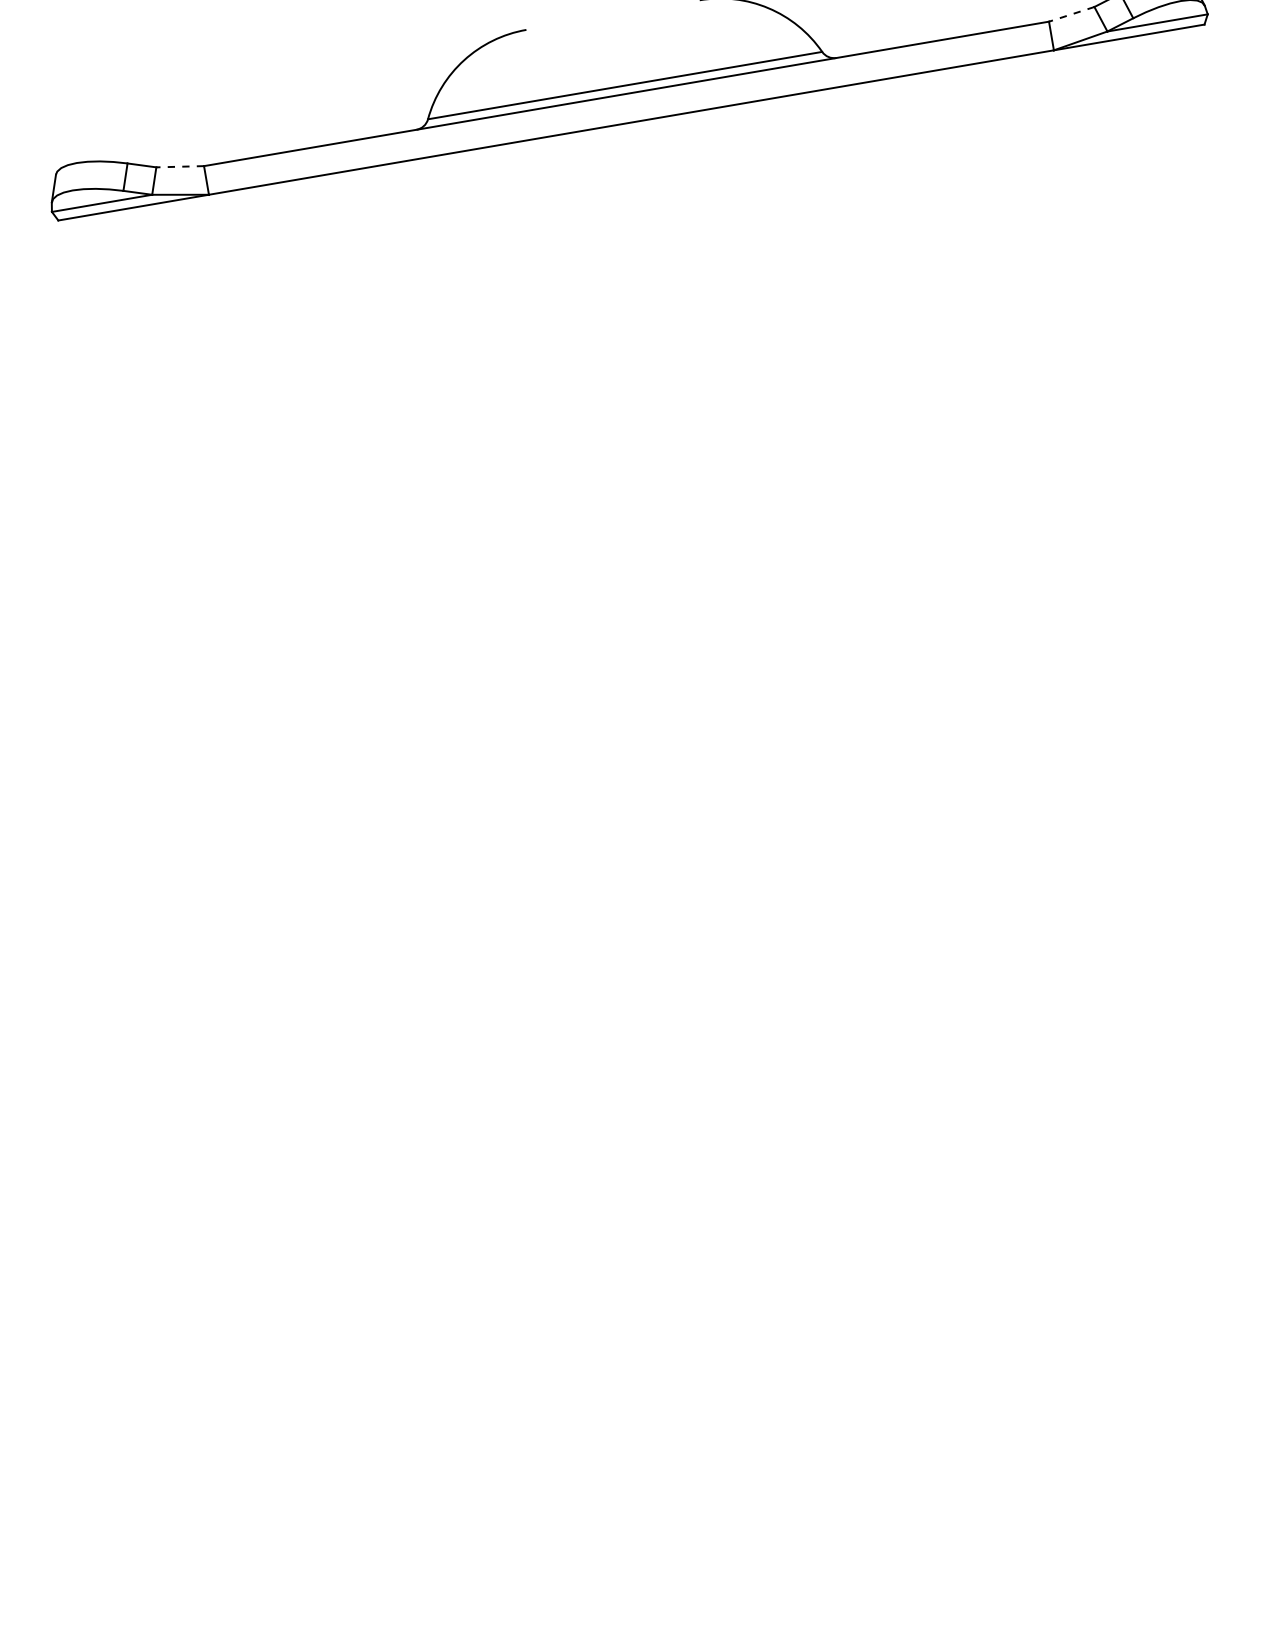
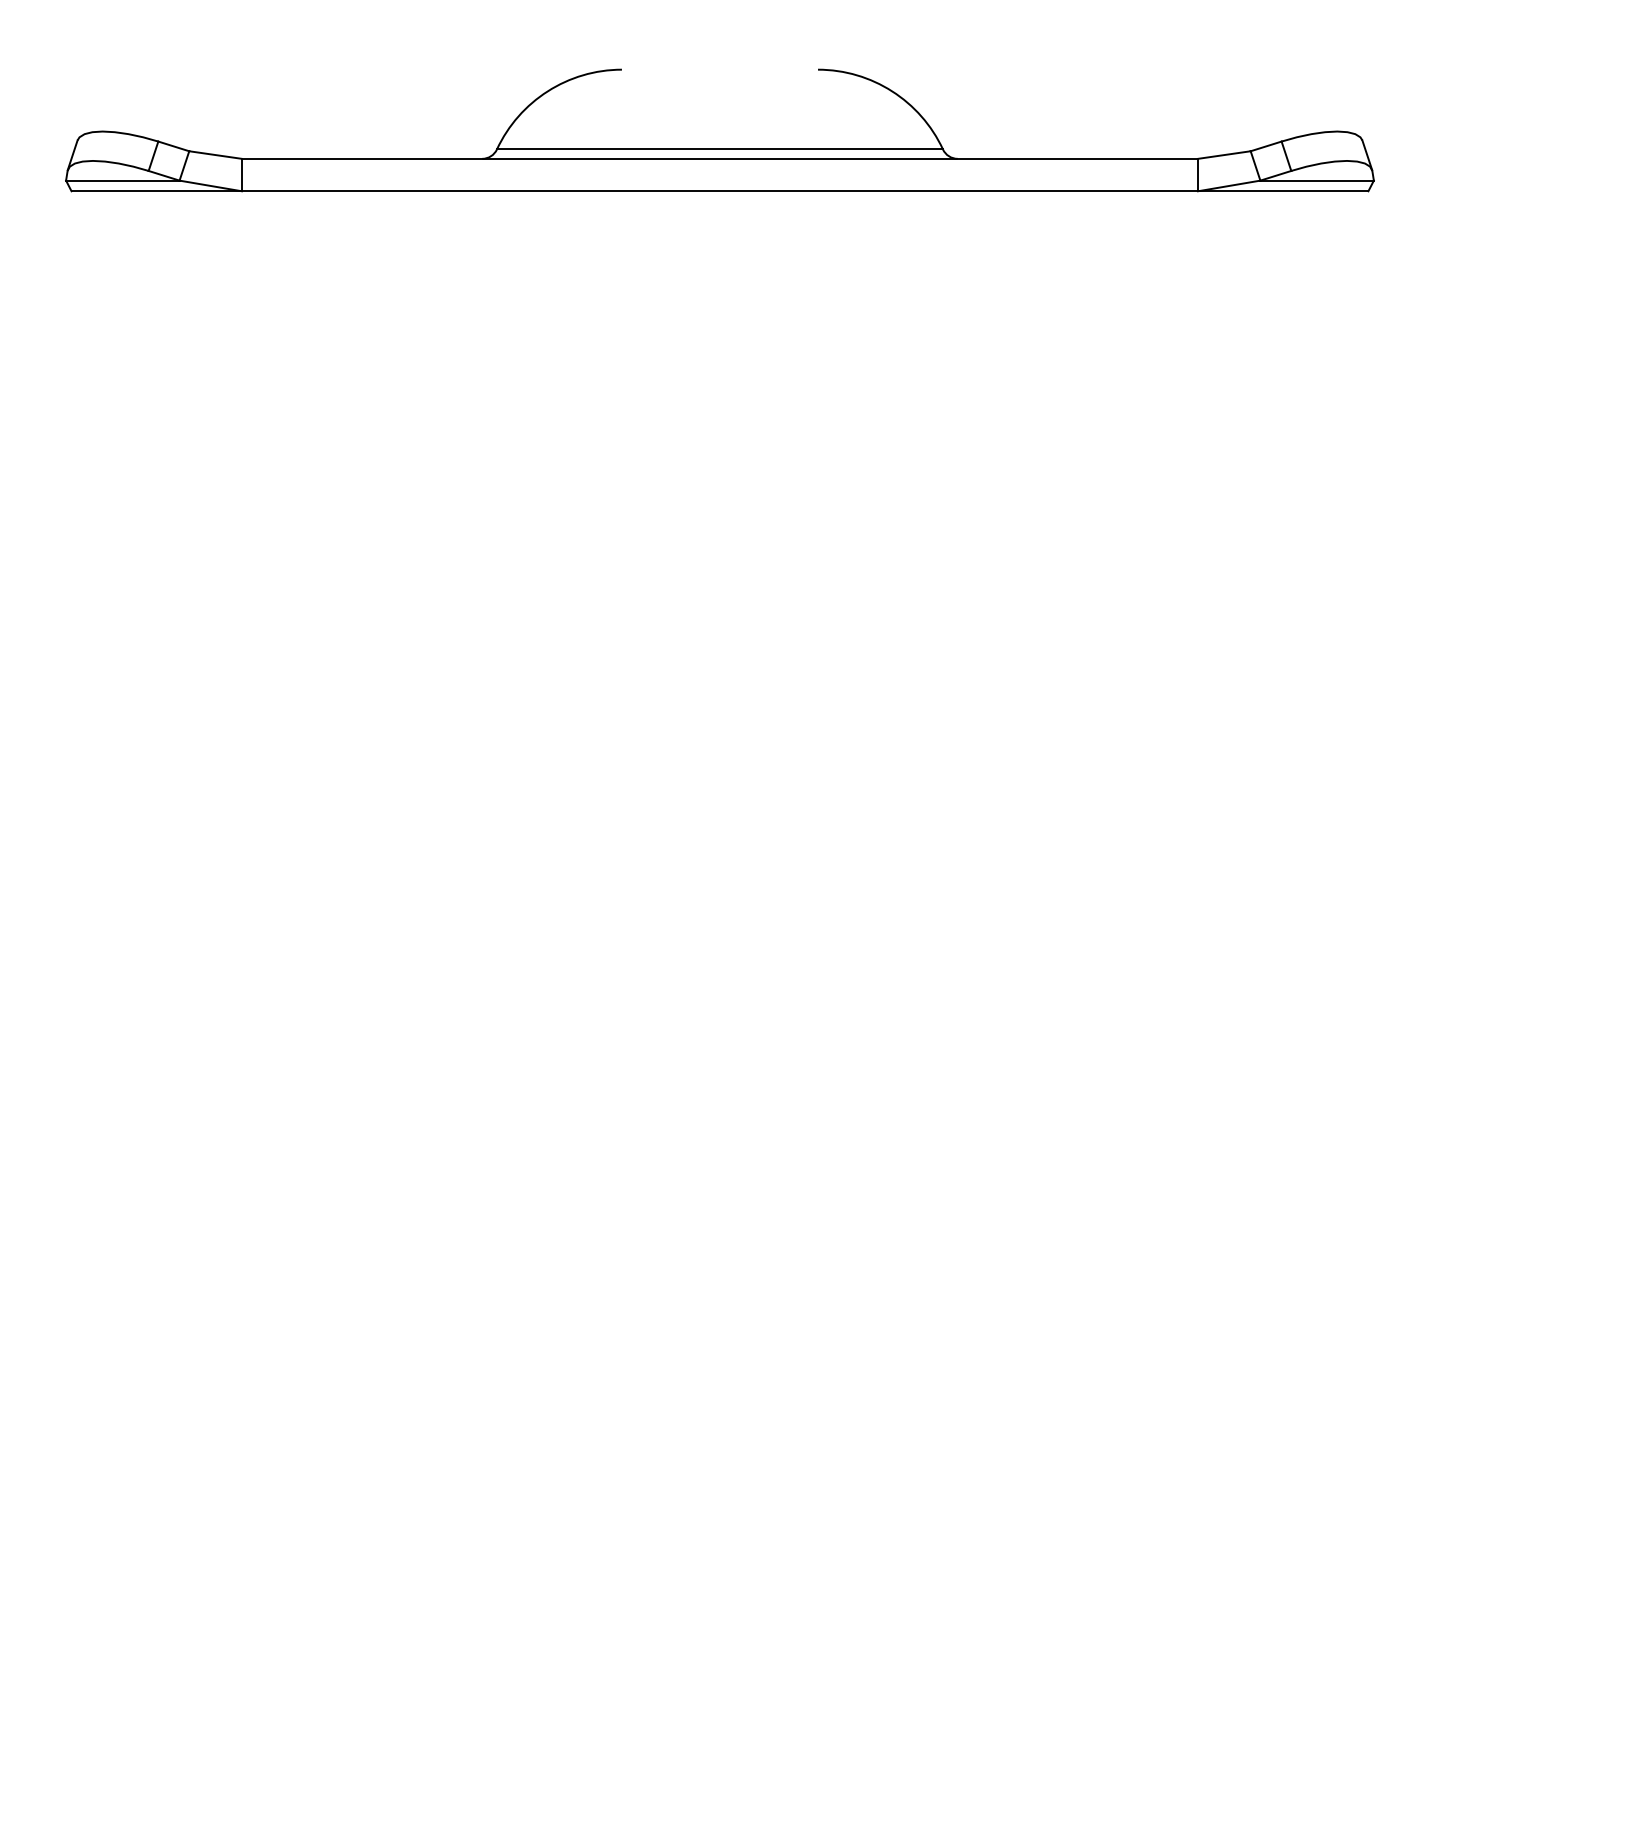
line: (1071, 14) -> (1224, 155), dashed -> solid
line: (180, 167) -> (215, 155), dashed -> solid

